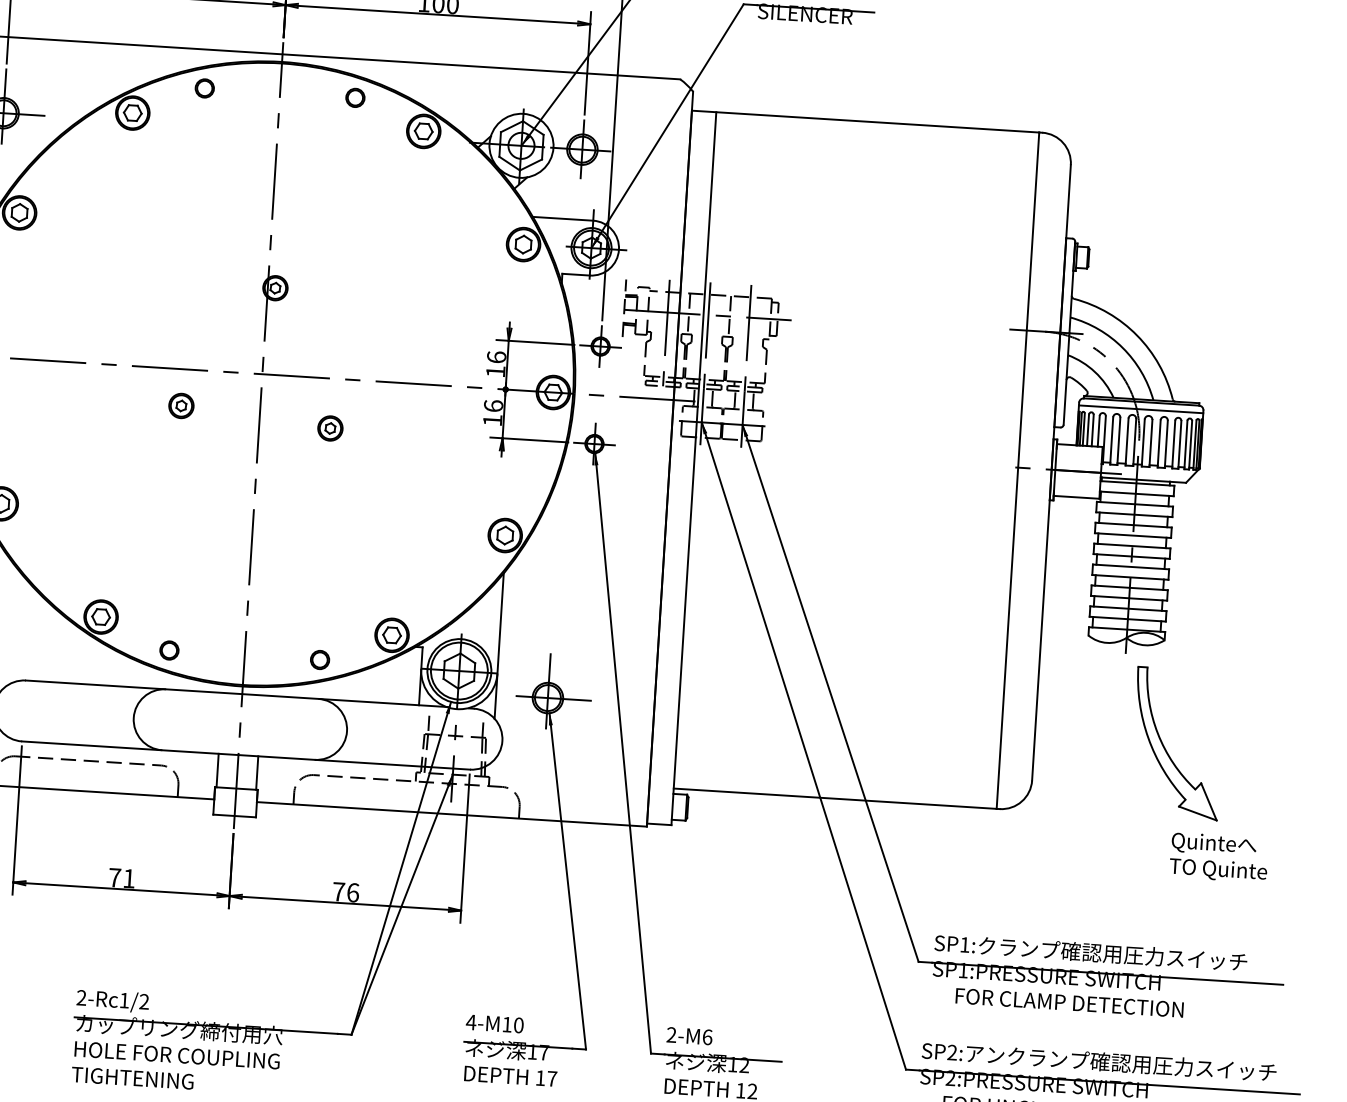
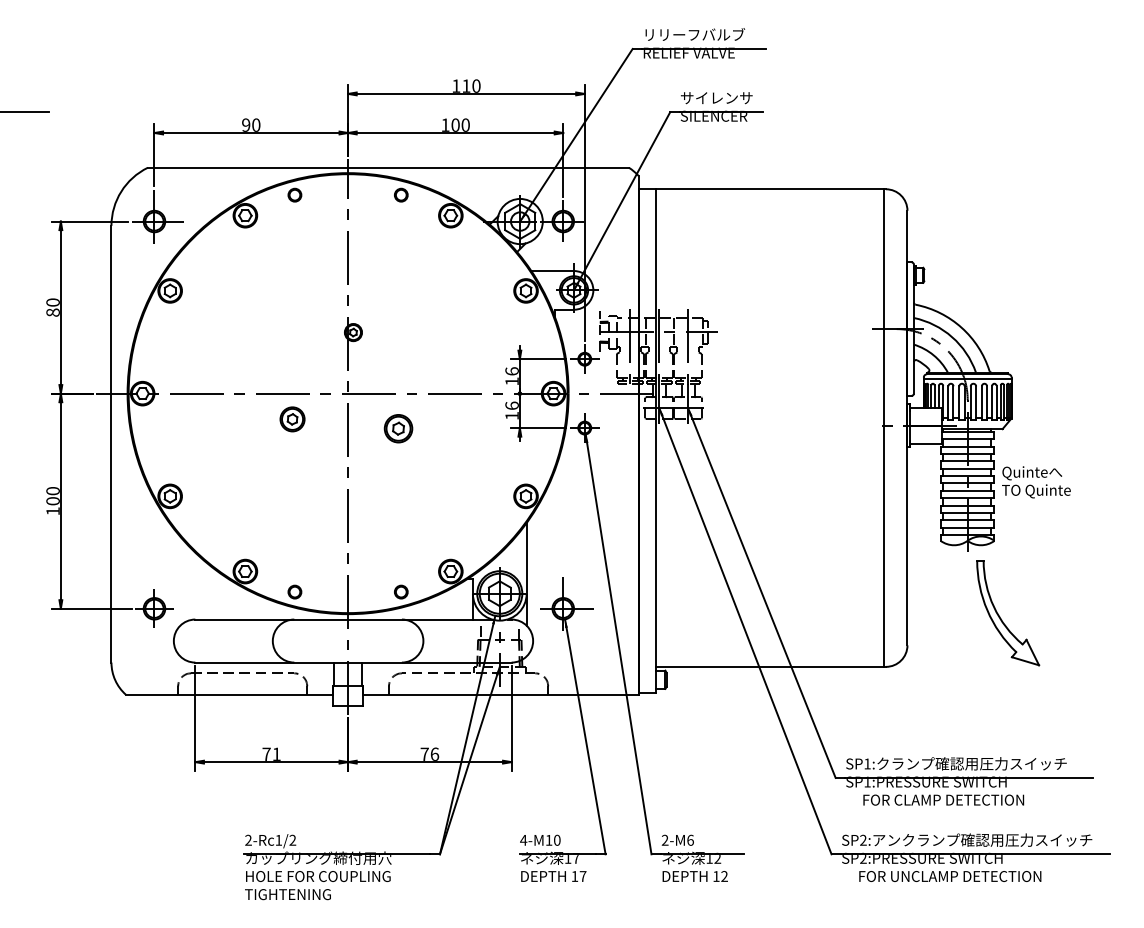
part: (181, 405) -> (292, 419), size x1.4
part: (329, 427) -> (397, 428), size x1.6
text: (1219, 857) -> (1036, 482), moved

